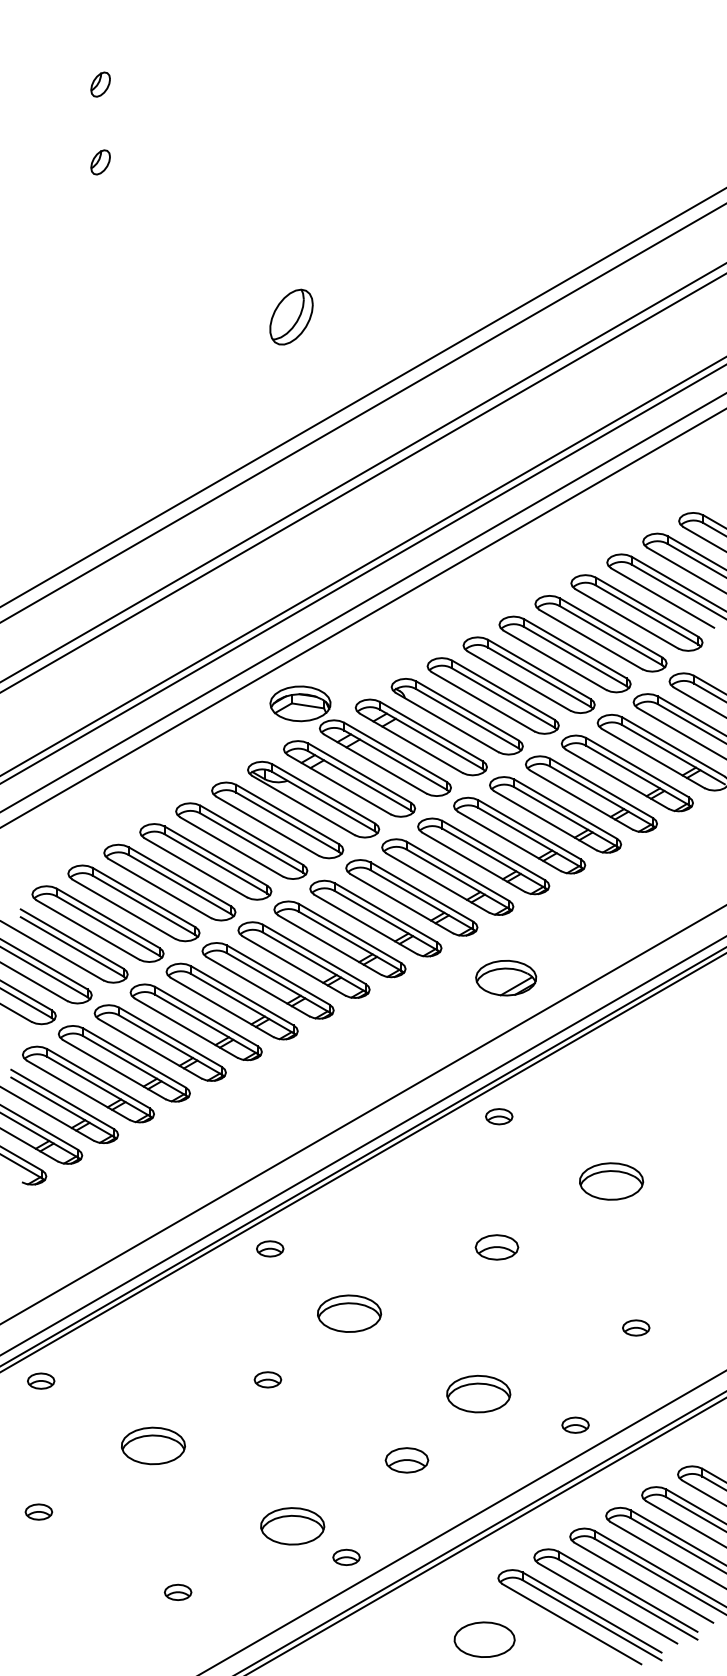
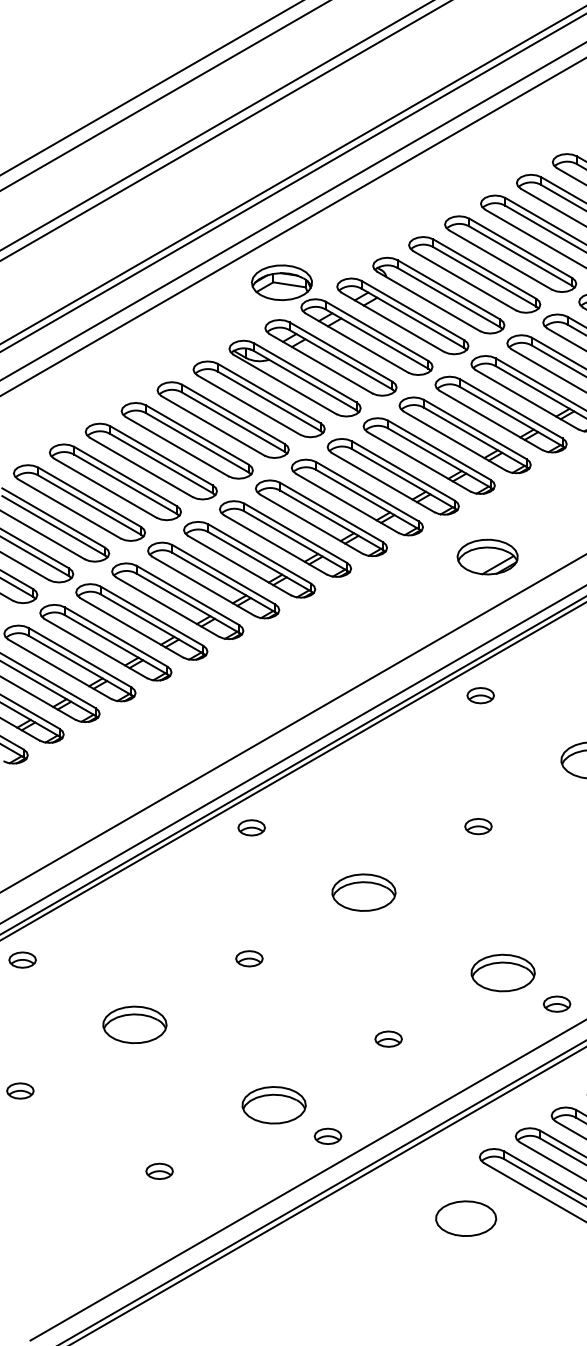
part: (496, 1247) -> (477, 826), size x0.62
part: (349, 1313) -> (363, 892), moved
part: (478, 1393) -> (502, 972), moved
part: (407, 1459) -> (388, 1038), size x0.62

